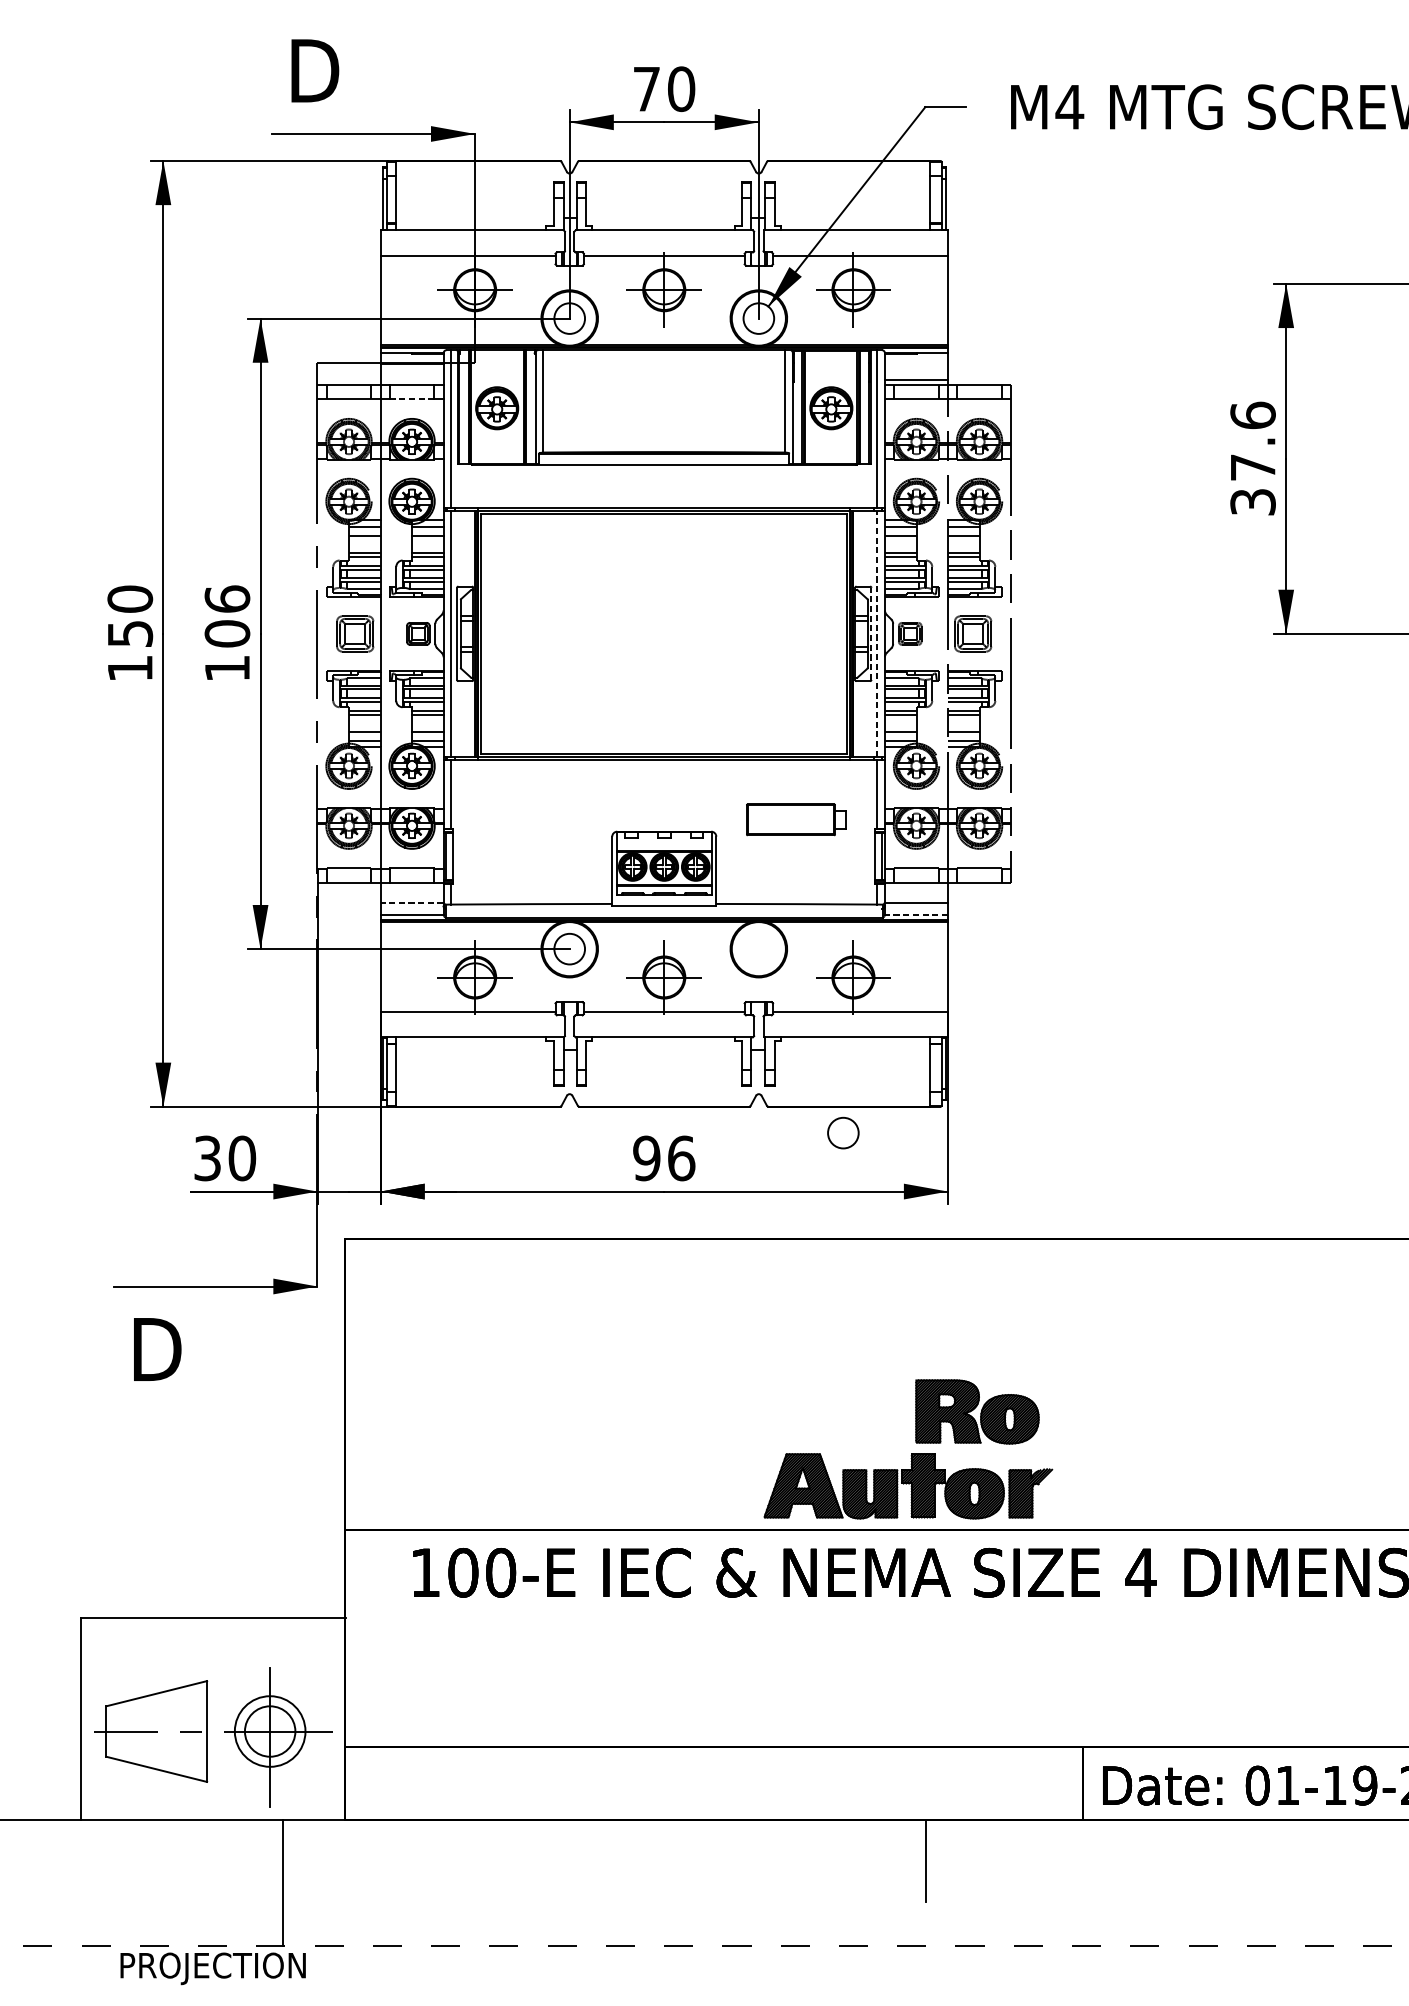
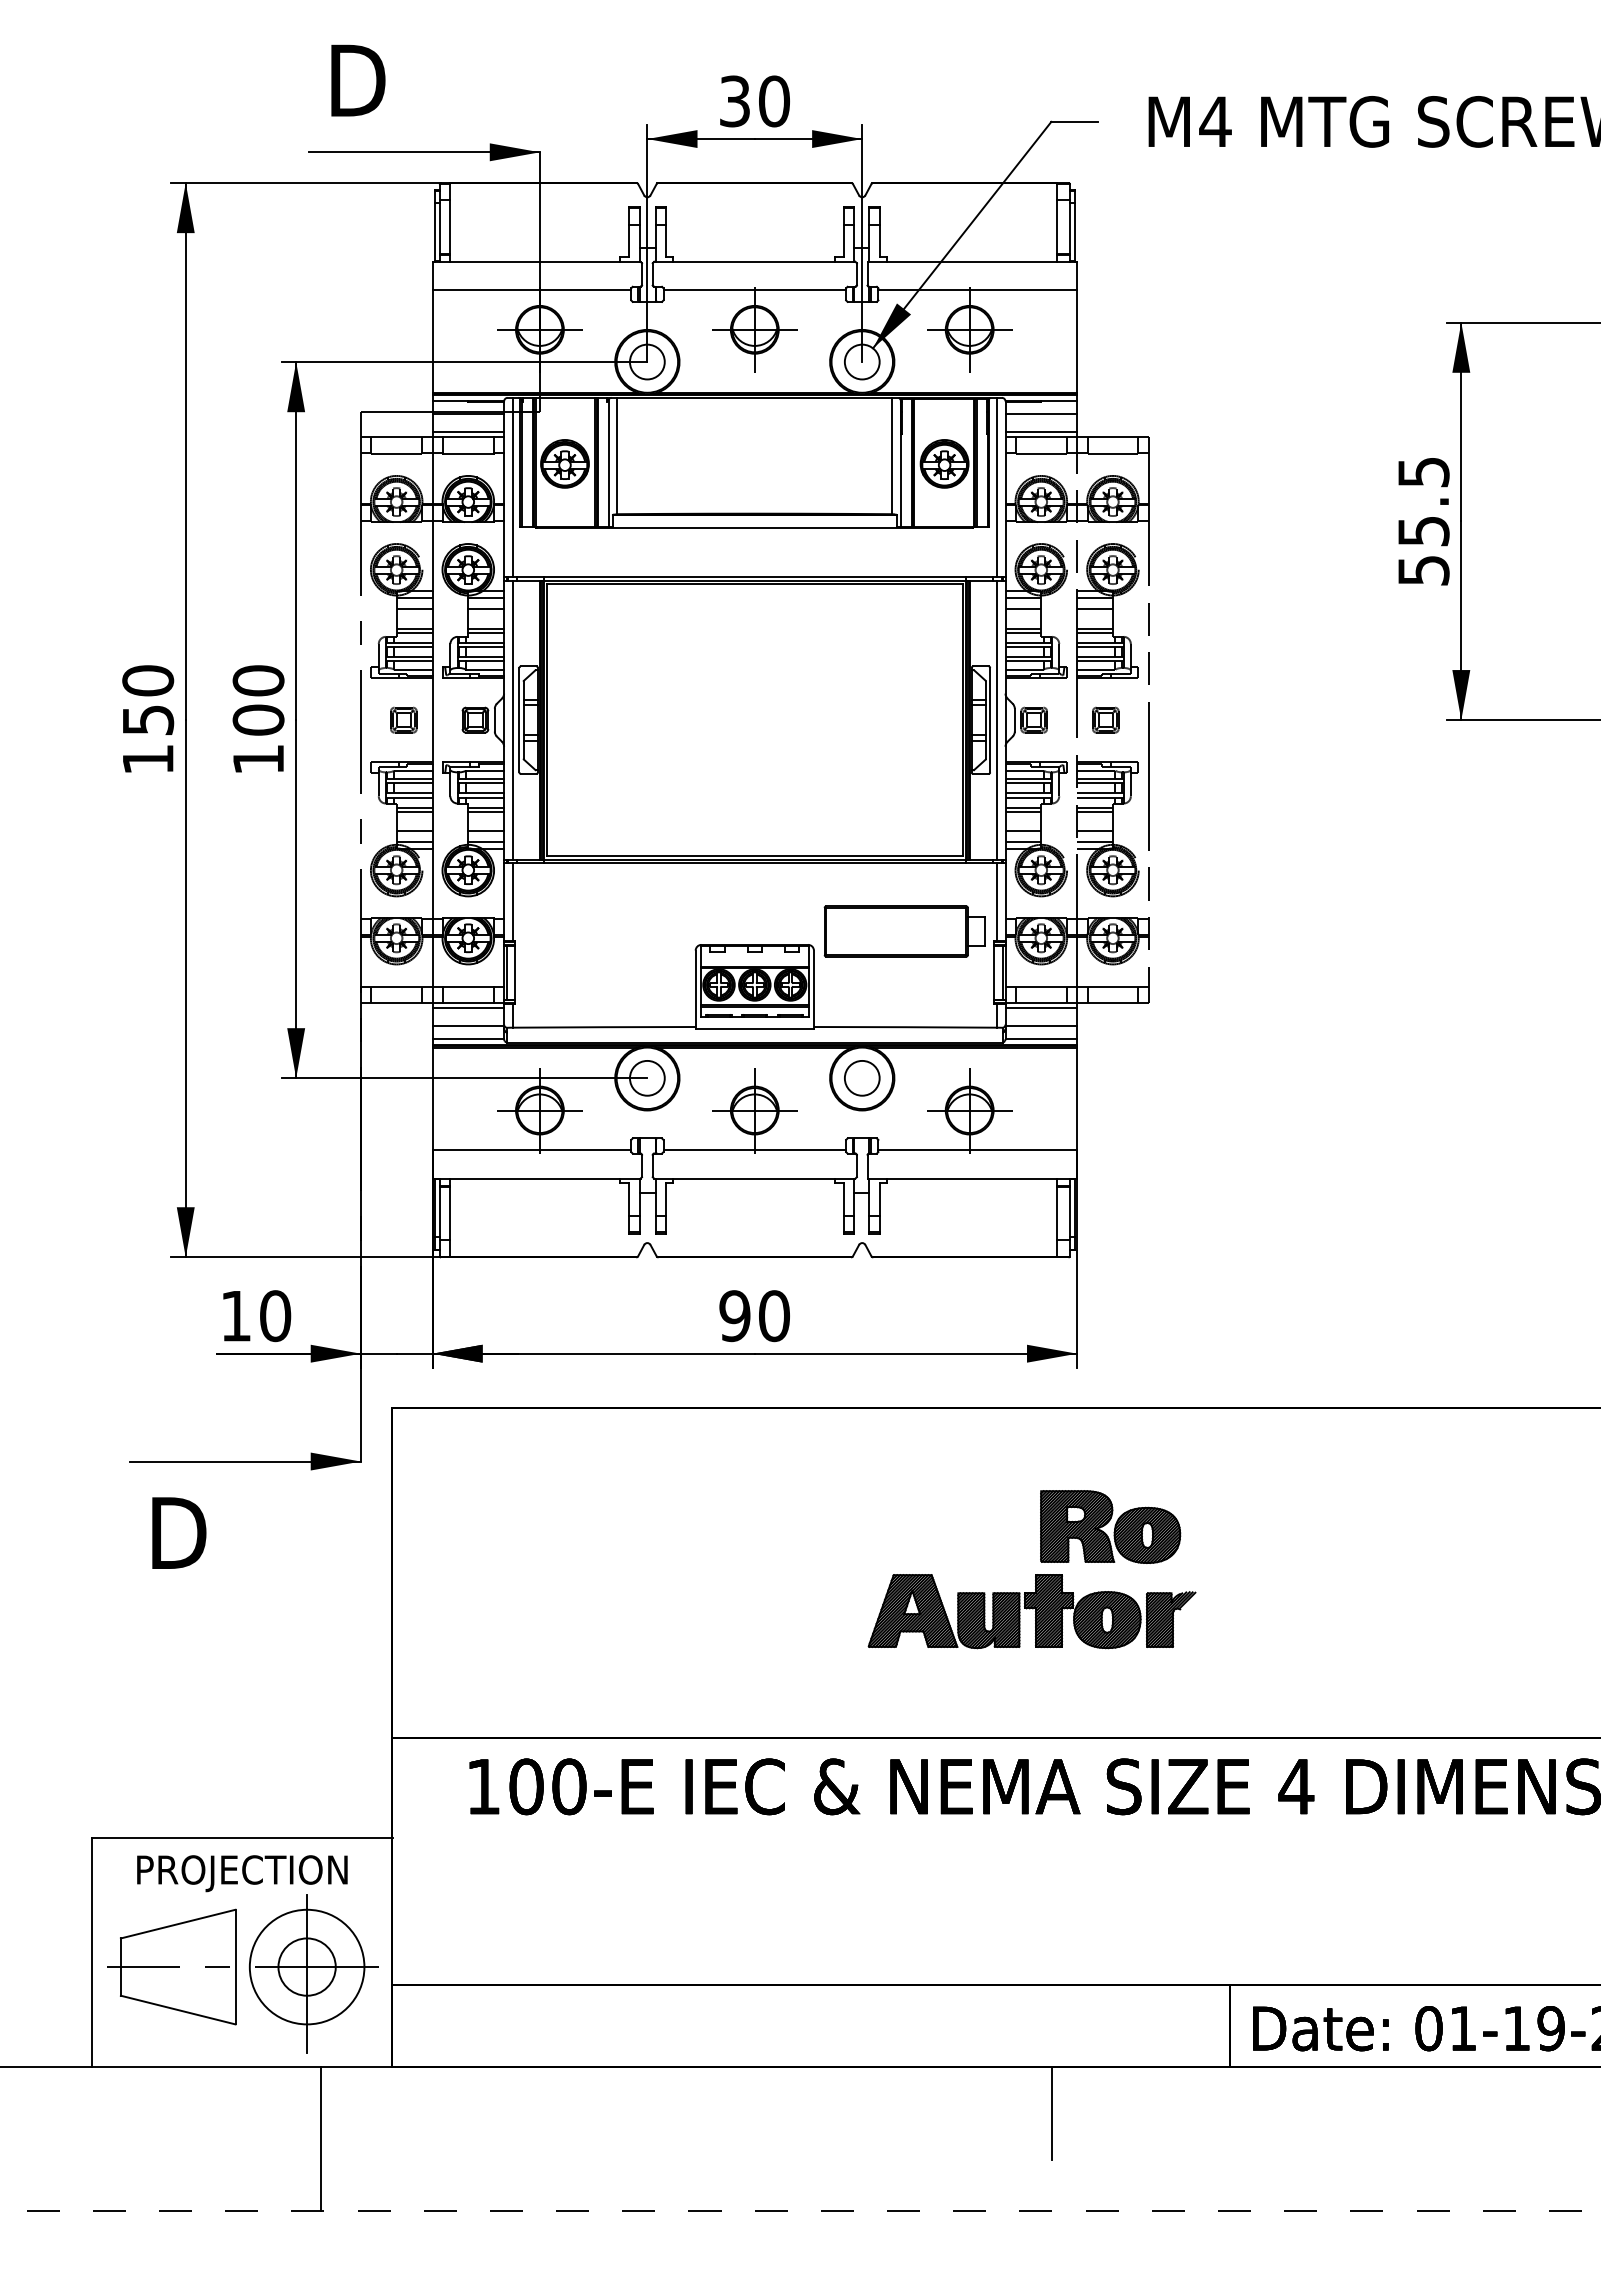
text: (646, 89) -> (734, 101), 70 -> 30
line: (916, 363) -> (1041, 413), added
line: (412, 380) -> (468, 432), added
line: (411, 399) -> (467, 453), dashed -> solid
text: (1252, 458) -> (1423, 520), 37.6 -> 55.5
text: (227, 598) -> (258, 680), 106 -> 100
part: (355, 633) -> (403, 719), size x0.62
line: (871, 633) -> (990, 719), dashed -> solid
part: (972, 633) -> (1105, 719), size x0.62
line: (877, 634) -> (996, 720), dashed -> solid
part: (796, 819) -> (904, 931), size x1.43
line: (412, 887) -> (468, 1008), added
line: (916, 887) -> (1041, 1008), added
line: (412, 903) -> (468, 1026), dashed -> solid
line: (916, 914) -> (1041, 1039), dashed -> solid
circle: (843, 1133) -> (862, 1078), moved
text: (681, 1157) -> (774, 1315), 96 -> 90
text: (207, 1158) -> (235, 1316), 30 -> 10
part: (911, 1453) -> (1035, 1574), moved
circle: (269, 1731) -> (306, 1966), size x1.43
text: (213, 1968) -> (242, 1873), moved

